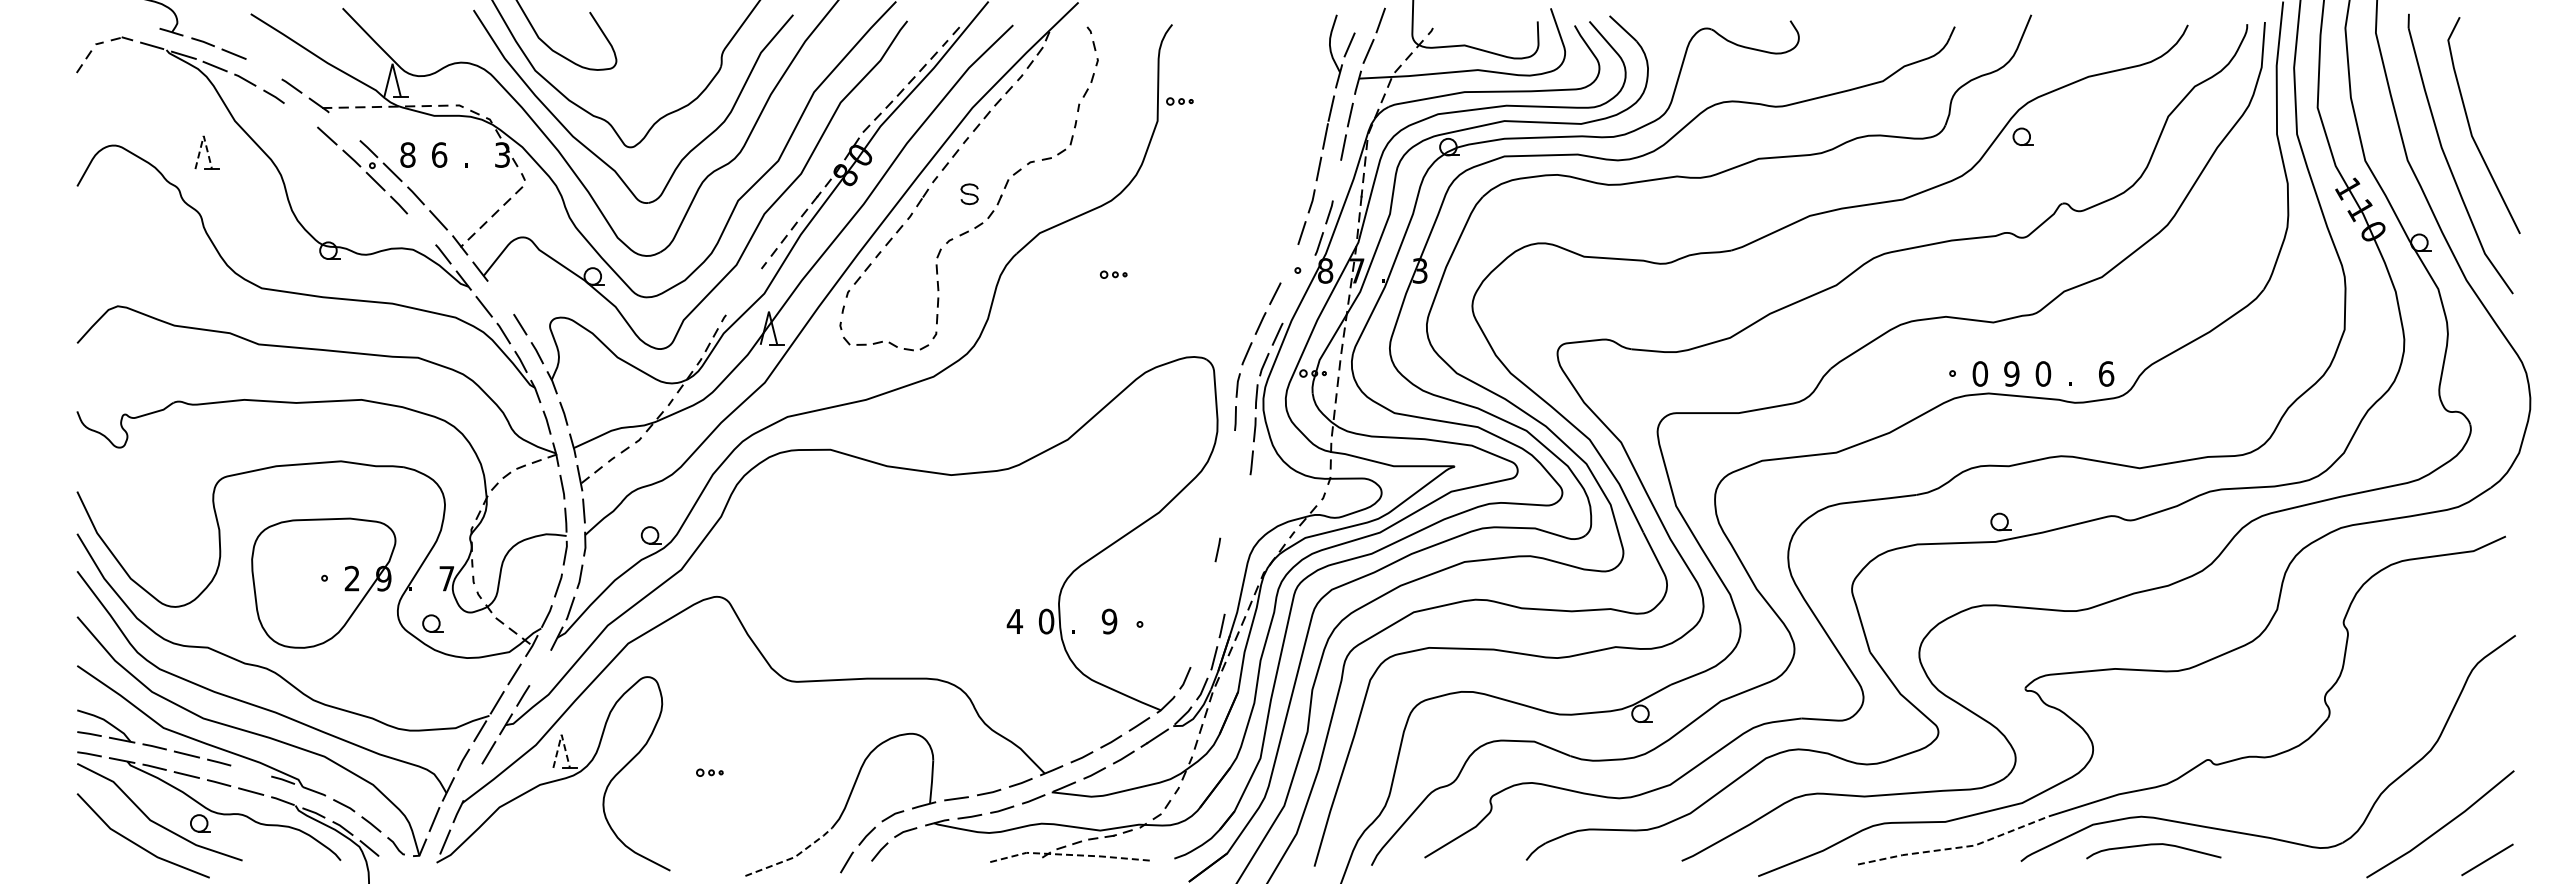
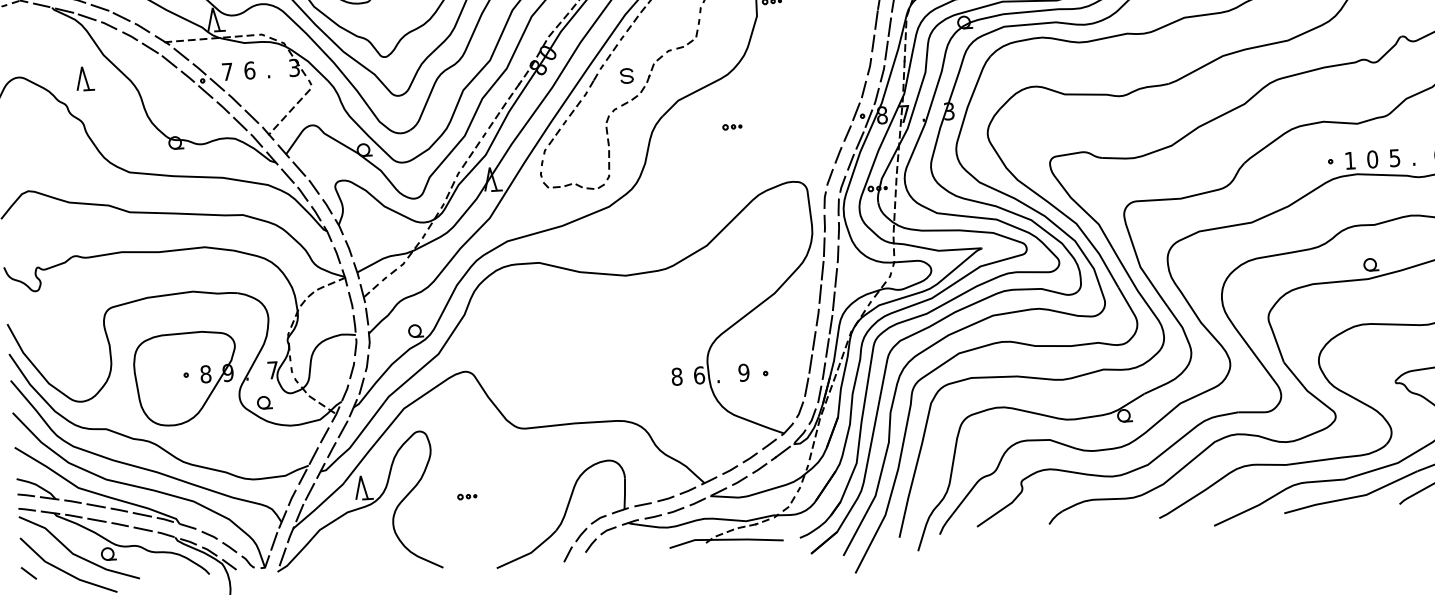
line: (263, 68) -> (121, 16), added
line: (301, 115) -> (150, 48), added
line: (344, 126) -> (181, 54), added
line: (203, 135) -> (81, 66), dashed -> solid
text: (407, 154) -> (227, 71), 8 -> 7
line: (1336, 179) -> (886, 50), added
line: (421, 229) -> (240, 124), added
line: (1289, 263) -> (856, 111), added
line: (1306, 274) -> (868, 118), added
part: (743, 291) -> (470, 154), added
line: (500, 297) -> (299, 168), added
line: (1291, 304) -> (859, 140), added
text: (1980, 373) -> (1350, 160), 0 -> 1
text: (2011, 373) -> (1372, 159), 9 -> 0
text: (2043, 373) -> (1395, 157), 0 -> 5
line: (1232, 451) -> (823, 247), added
line: (1228, 484) -> (822, 270), added
line: (1247, 495) -> (836, 277), added
line: (1223, 517) -> (820, 294), added
line: (1241, 528) -> (833, 301), added
line: (1235, 560) -> (830, 324), added
text: (351, 578) -> (205, 374), 2 -> 8
line: (1210, 582) -> (813, 340), added
line: (1228, 593) -> (827, 347), added
line: (1203, 614) -> (810, 363), added
text: (1014, 621) -> (676, 376), 4 -> 8
text: (1046, 621) -> (699, 375), 0 -> 6
line: (1196, 647) -> (806, 387), added
line: (540, 667) -> (342, 429), added
line: (561, 734) -> (360, 475), dashed -> solid
line: (251, 770) -> (142, 514), added
line: (472, 781) -> (299, 512), added
line: (86, 843) -> (28, 573), added
line: (1956, 848) -> (1353, 497), dashed -> solid
line: (1070, 854) -> (726, 539), dashed -> solid
line: (793, 857) -> (530, 553), dashed -> solid

